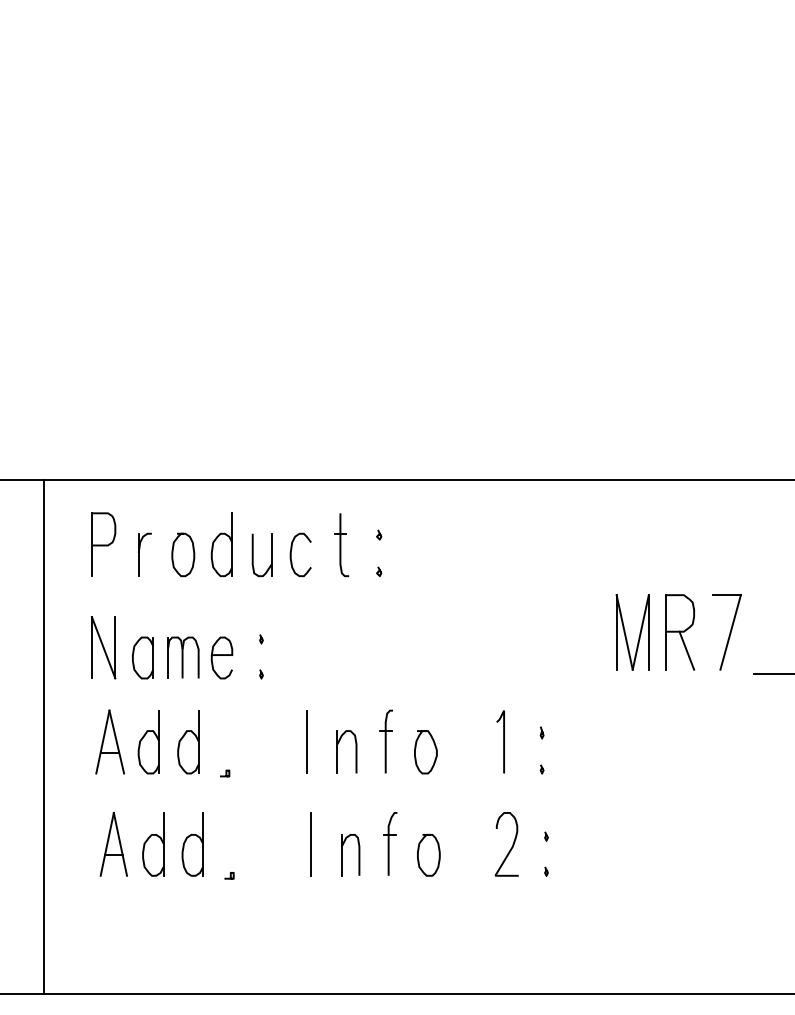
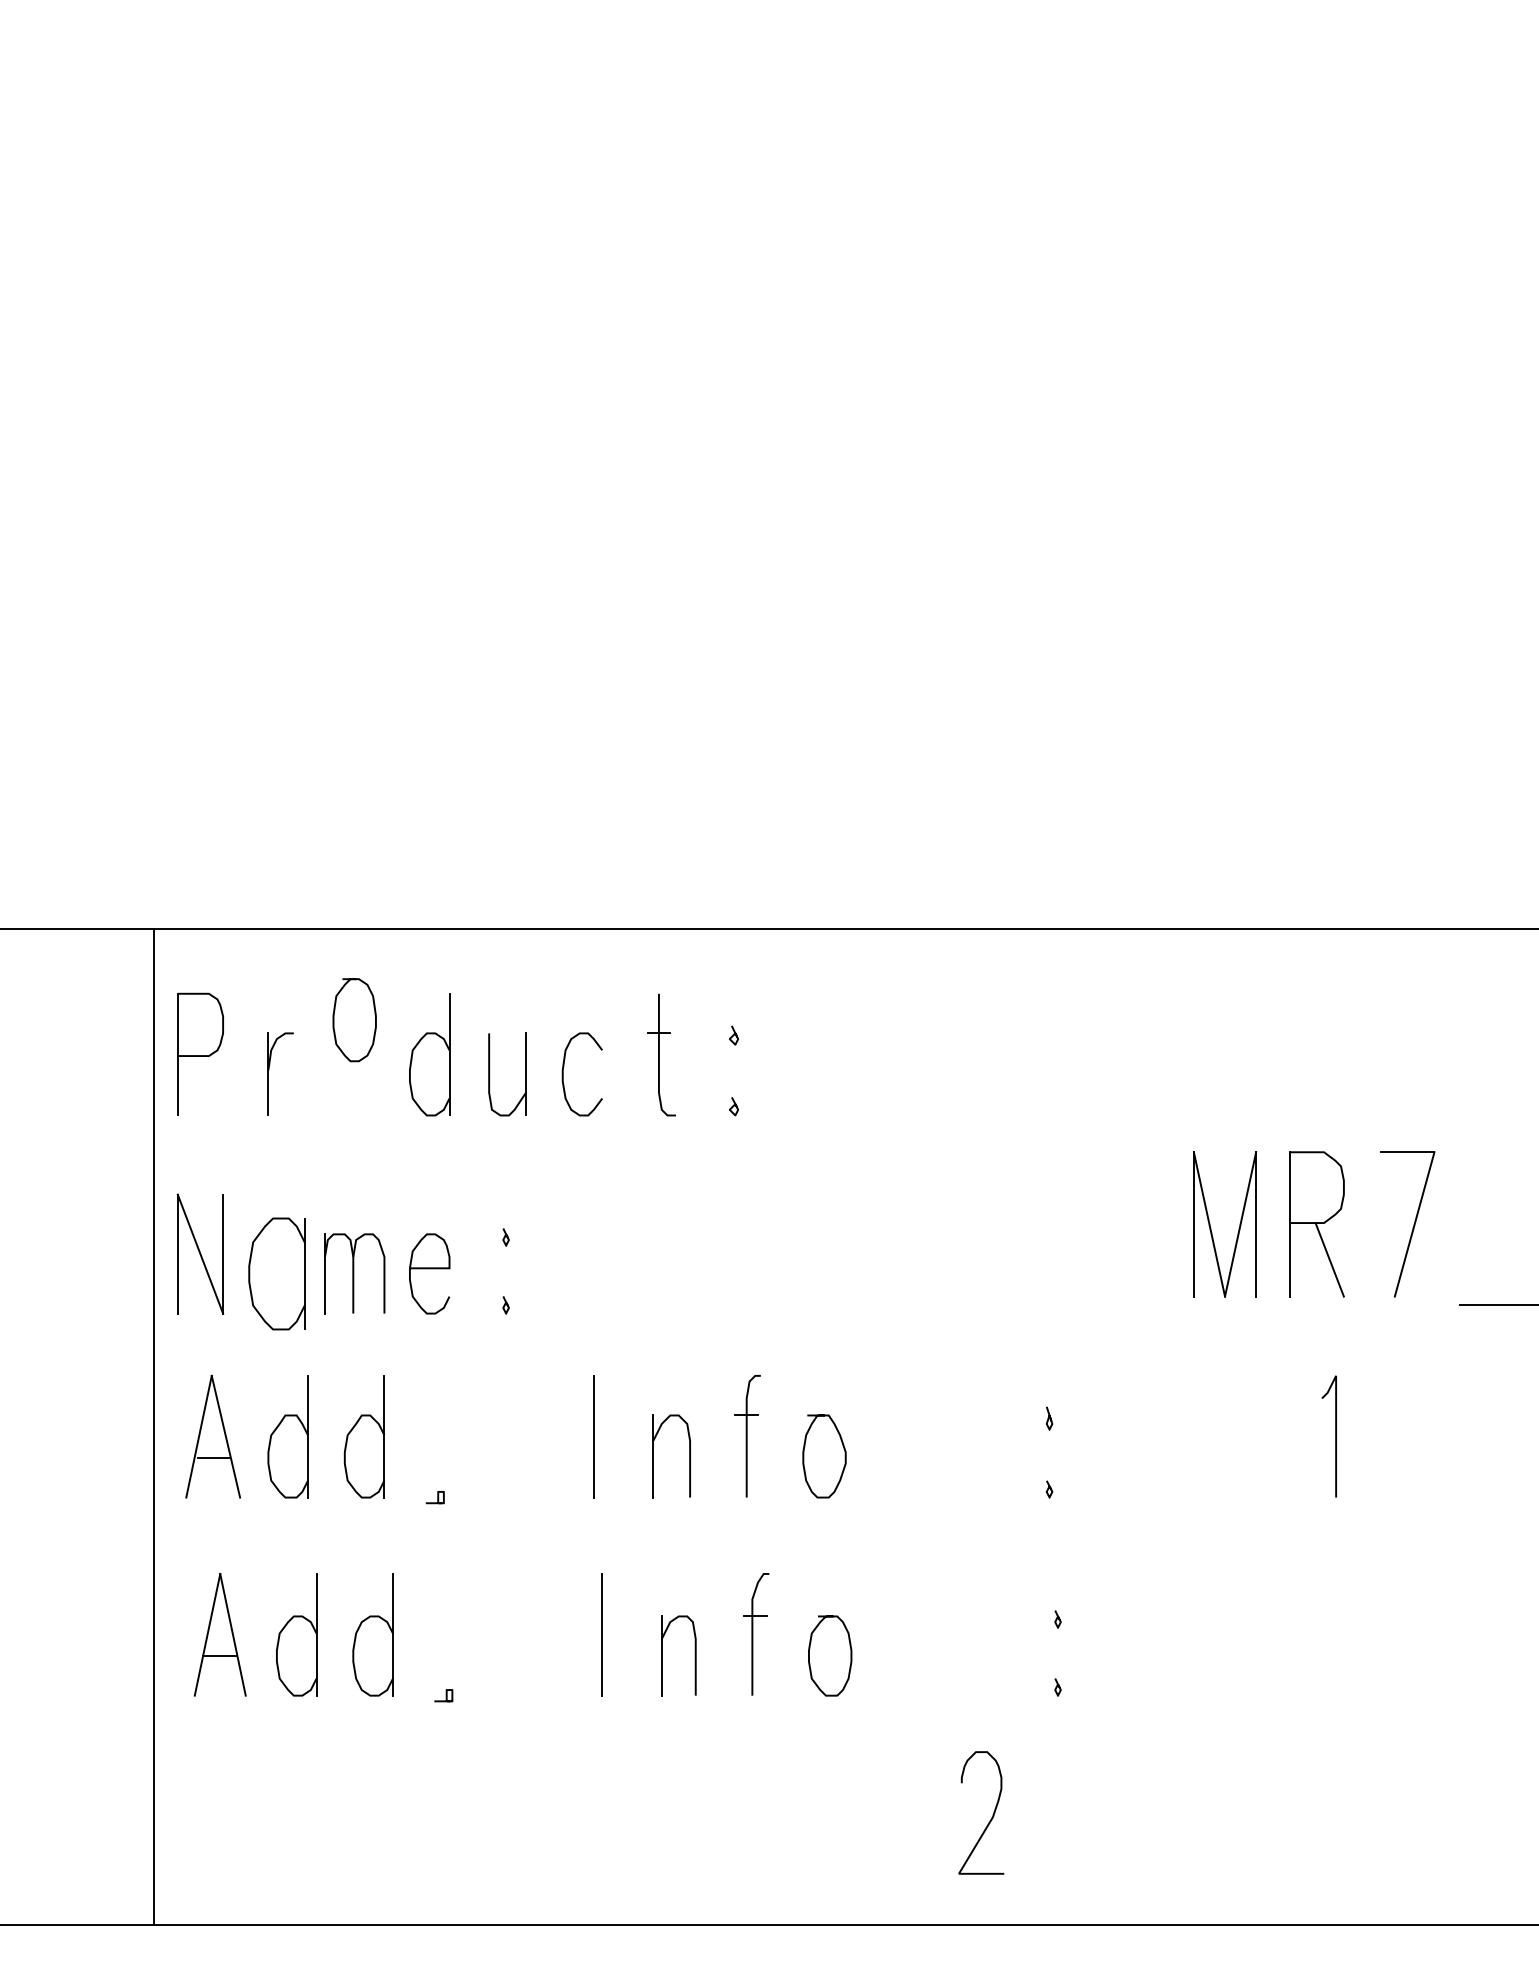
part: (183, 554) -> (355, 1019), moved
part: (142, 657) -> (275, 1272), size x1.4
line: (43, 736) -> (153, 1425), moved
curve: (503, 741) -> (1334, 1435), moved
curve: (511, 846) -> (990, 1817), moved

